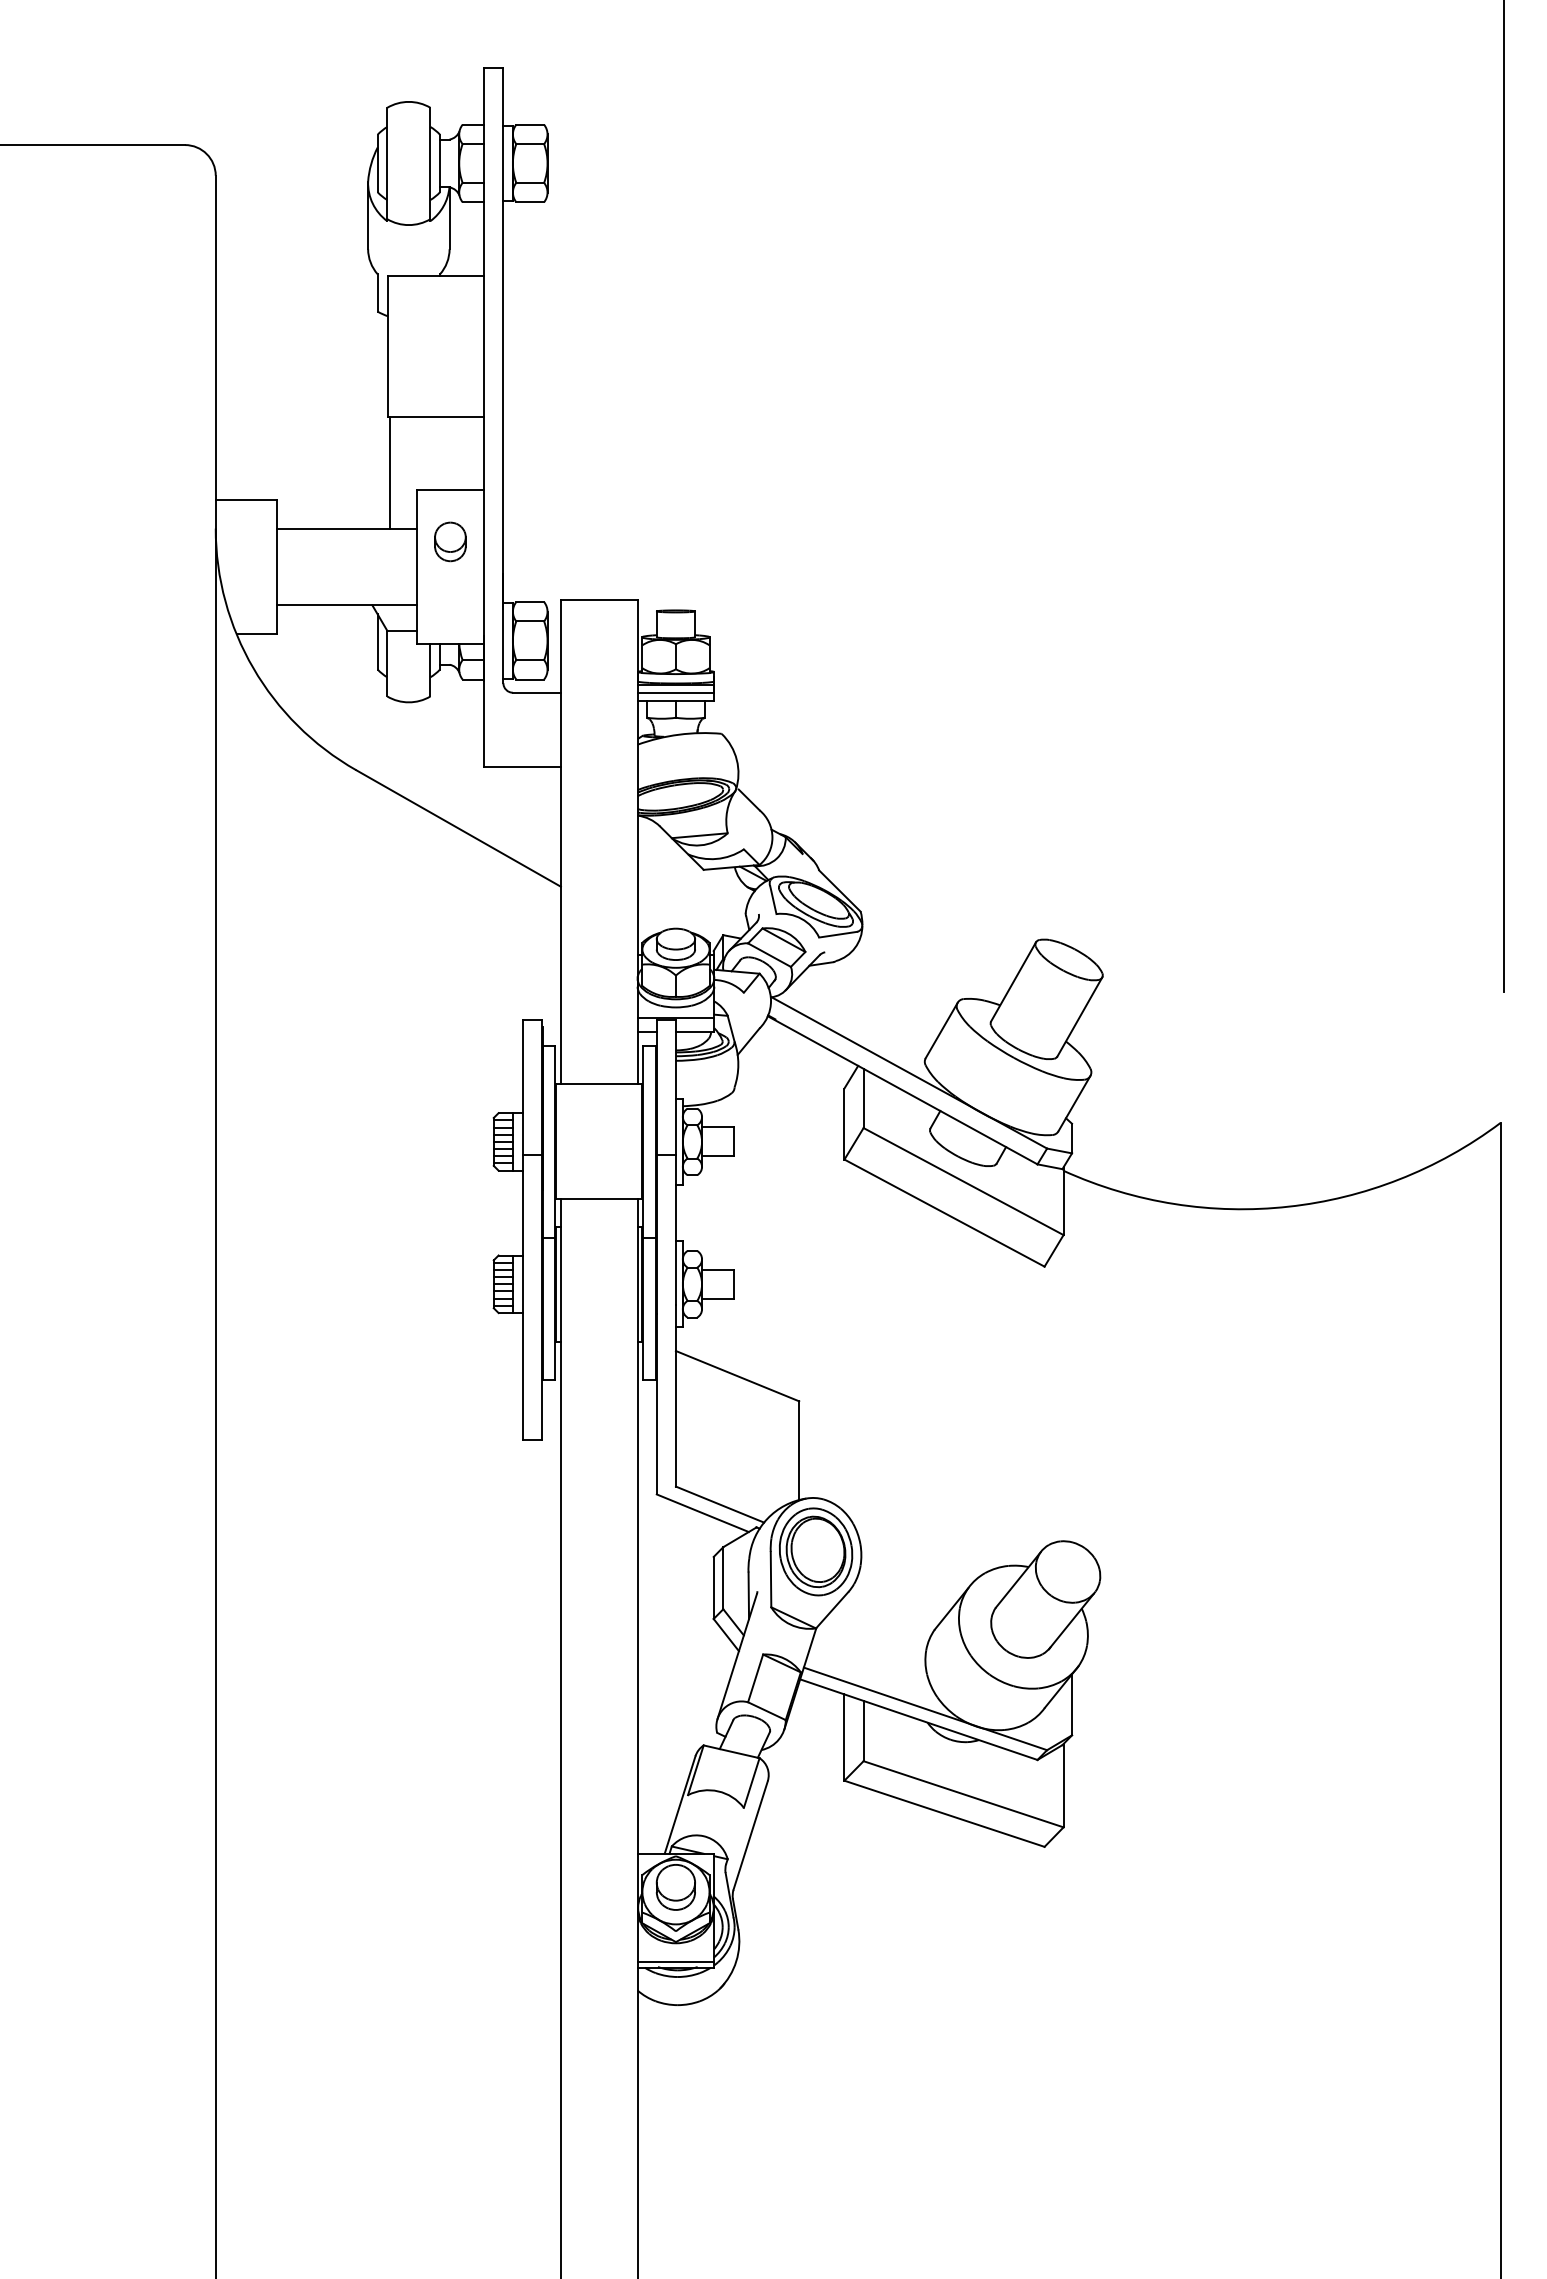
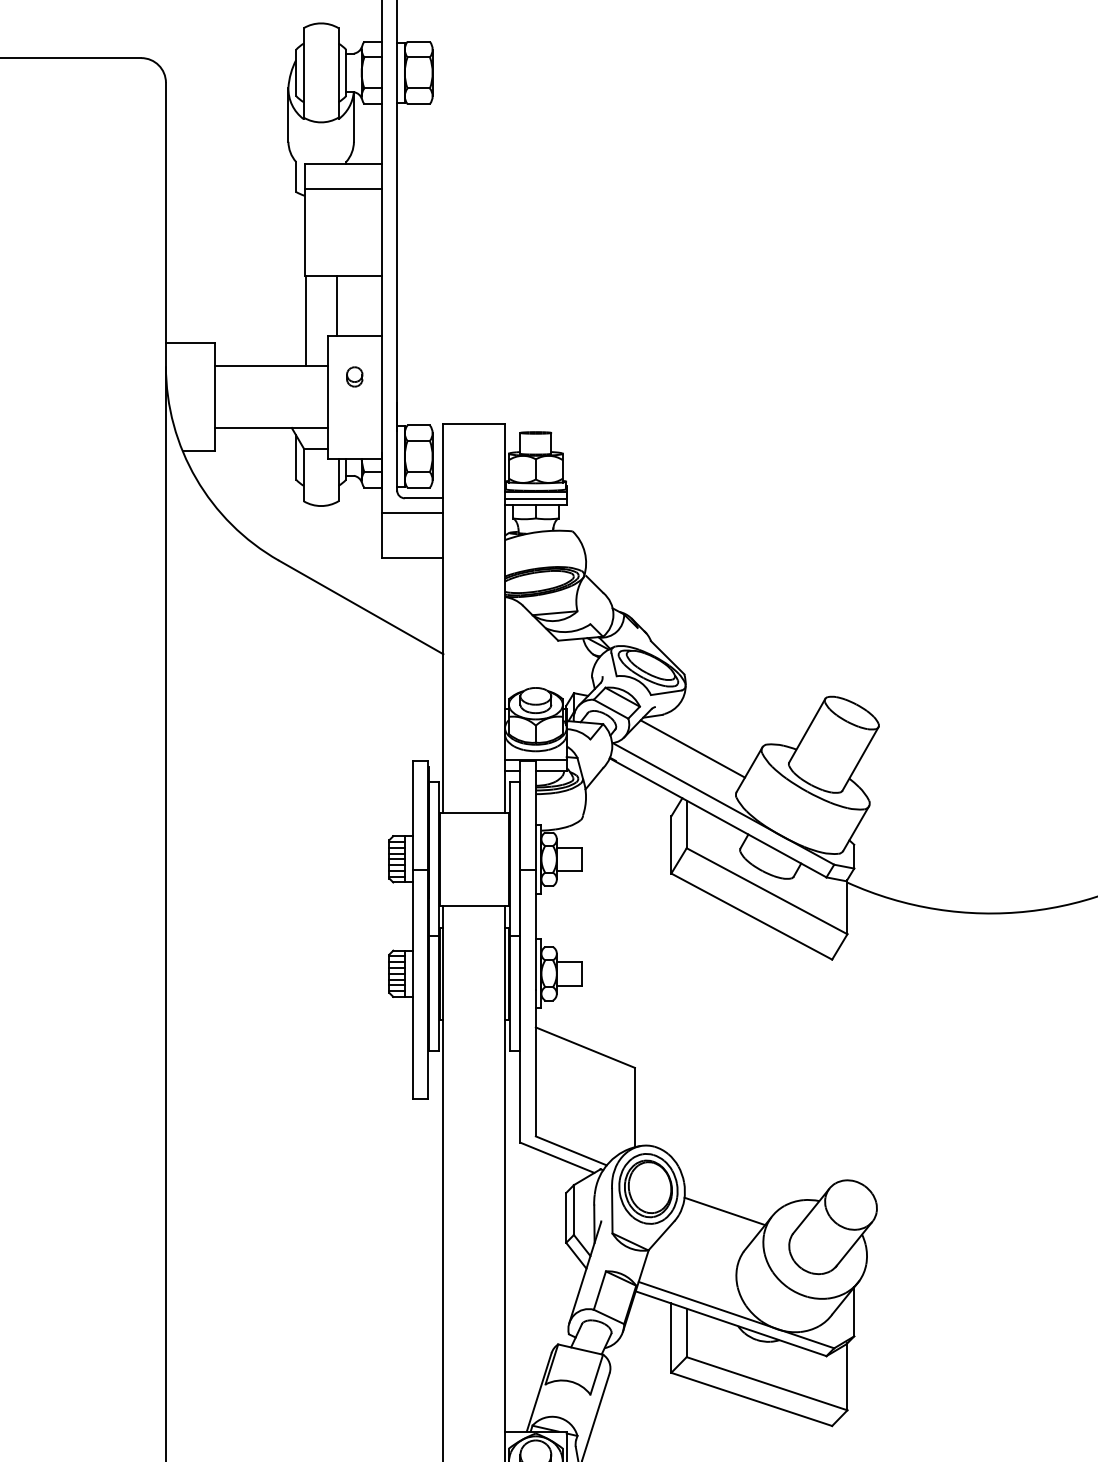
line: (436, 307) -> (343, 188), added
line: (428, 453) -> (336, 306), added
part: (450, 541) -> (354, 376), size x0.62
line: (522, 711) -> (412, 513), added
line: (871, 1004) -> (693, 748), added
line: (910, 1579) -> (724, 1211), added

